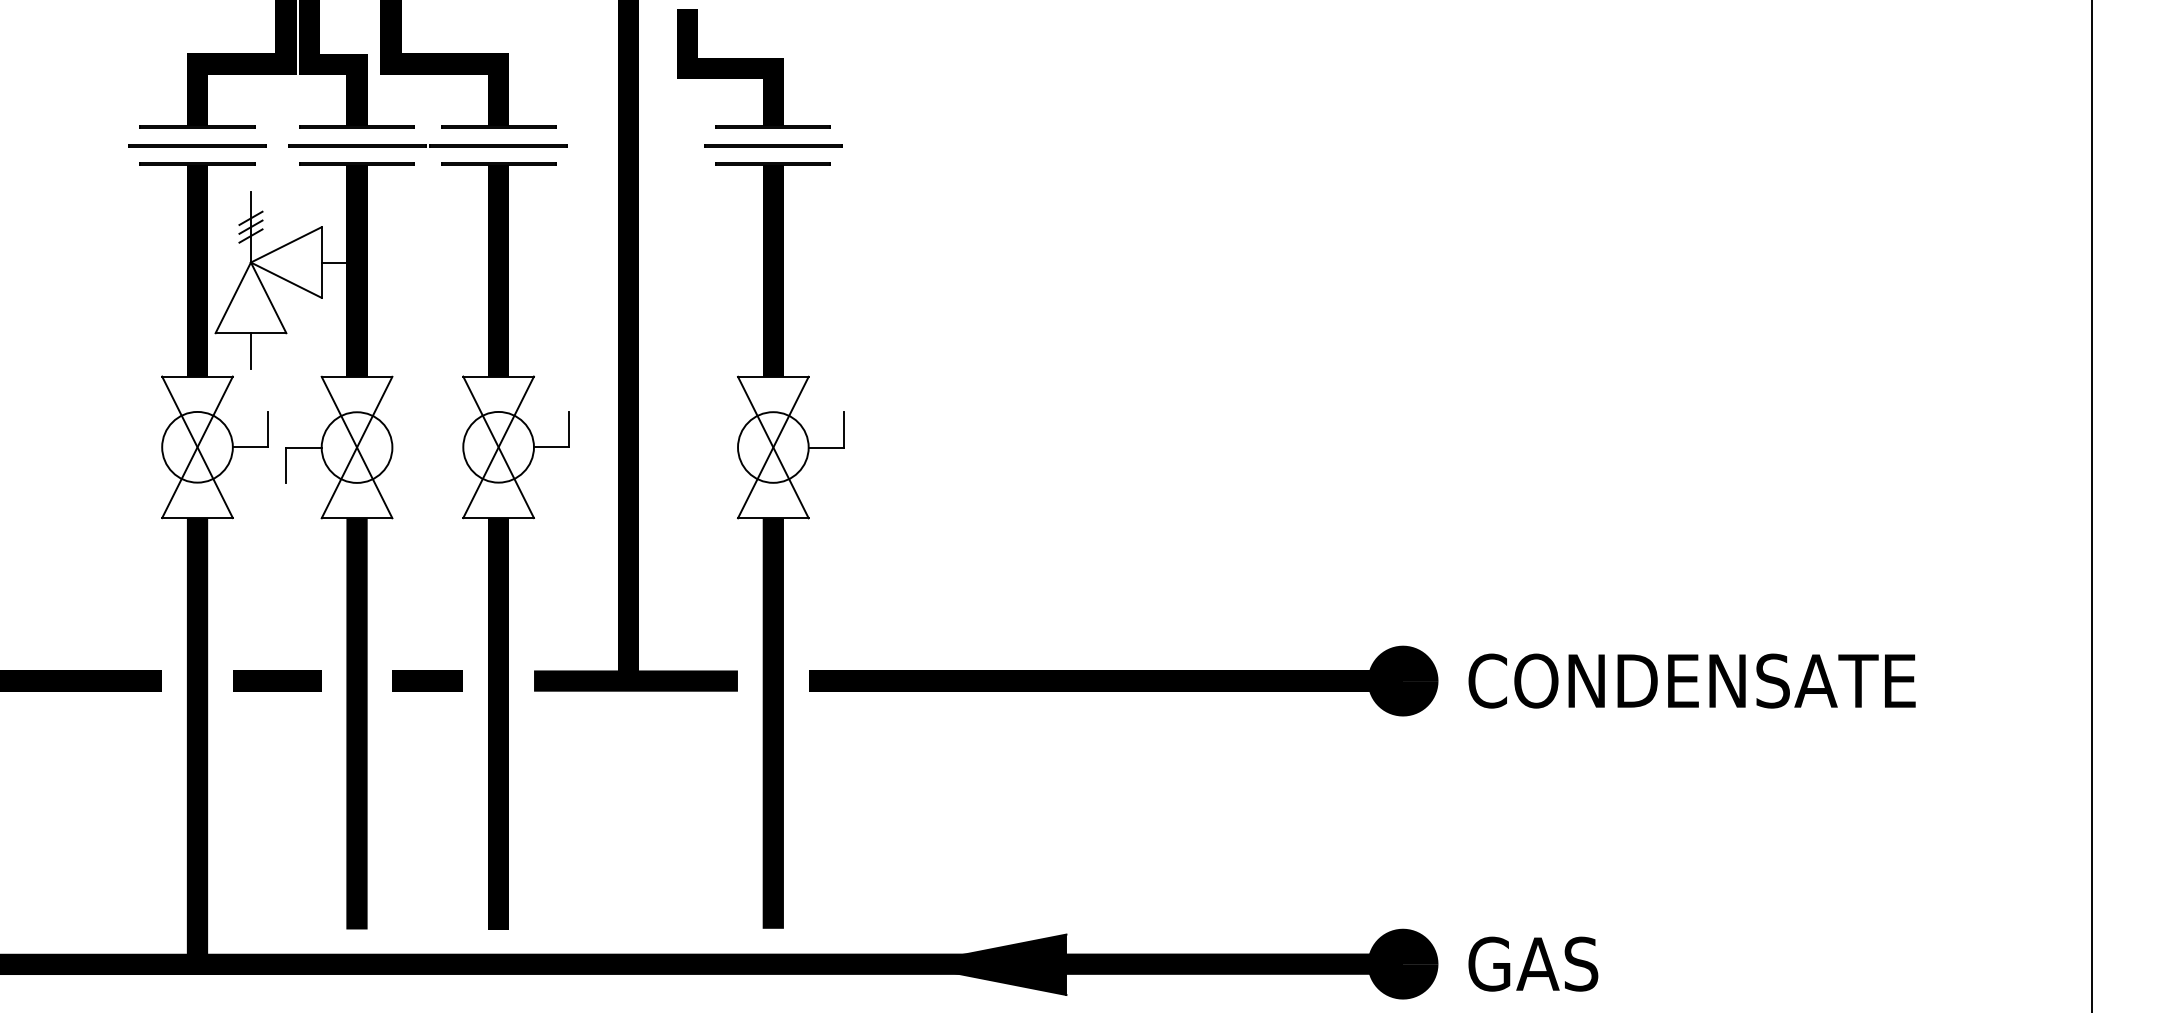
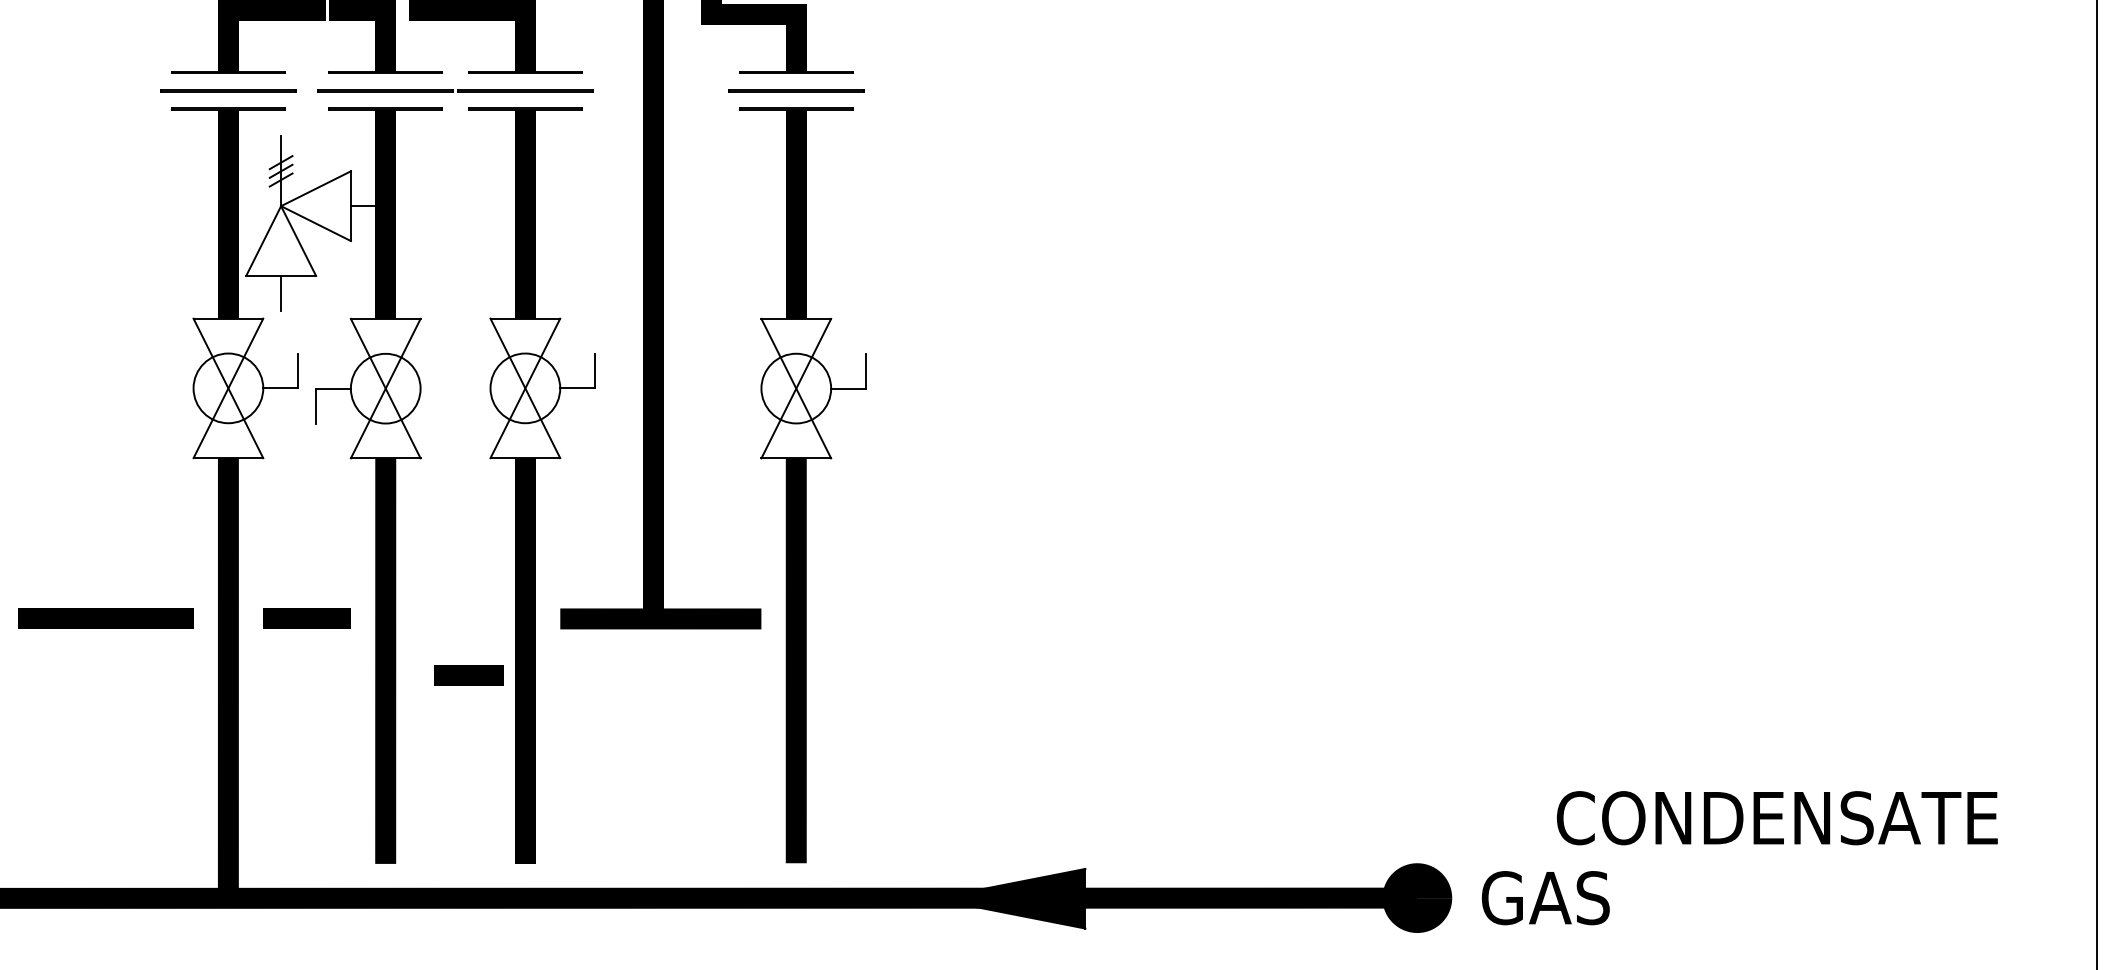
line: (427, 680) -> (469, 674), moved
part: (1123, 680) -> (1141, 618), removed
text: (1691, 680) -> (1776, 817), moved

